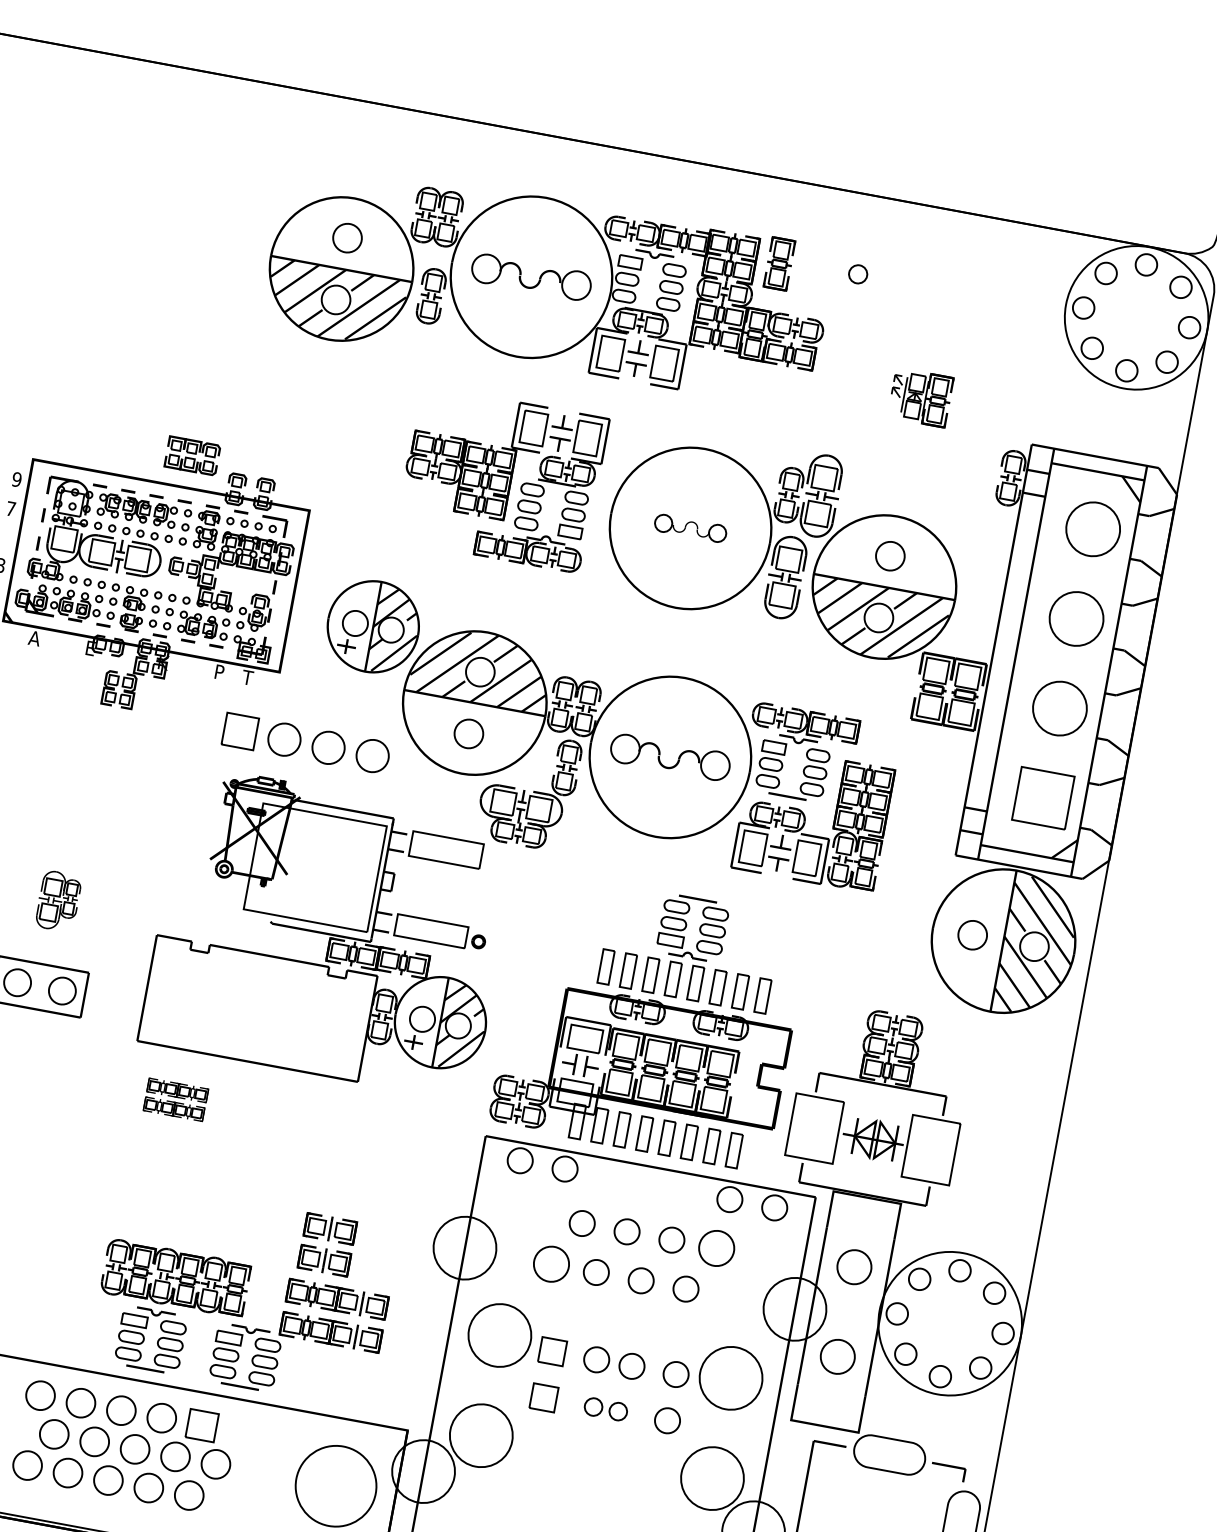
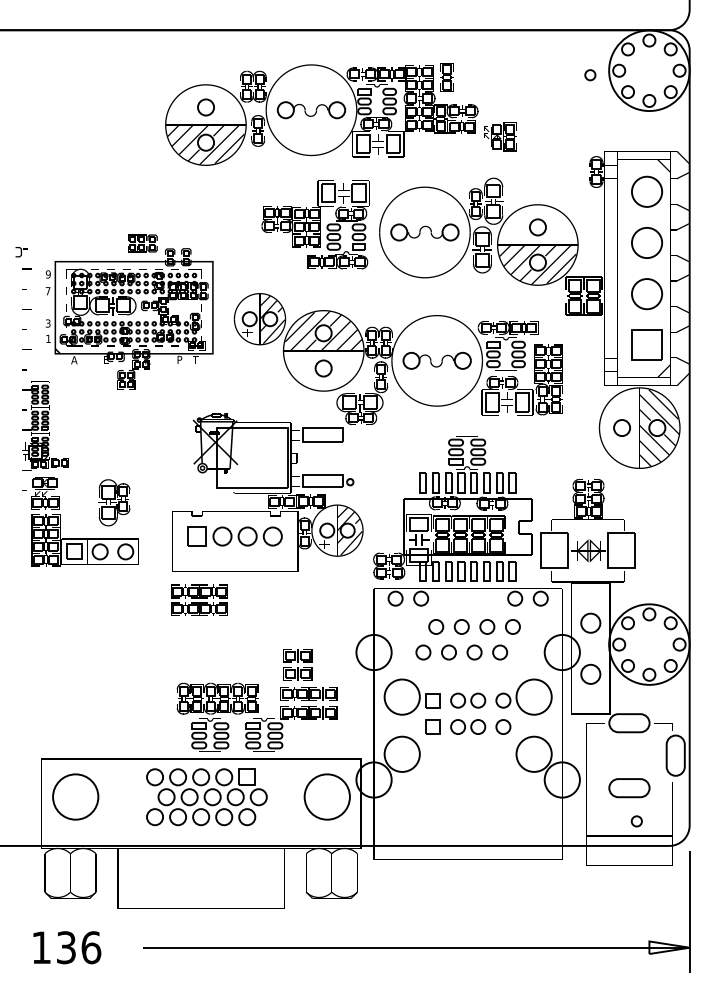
circle: (858, 274) -> (590, 75), moved
part: (920, 397) -> (500, 136), moved
part: (689, 528) -> (424, 232), size x1.67
part: (305, 743) -> (234, 536), moved
part: (58, 900) -> (114, 502), size x1.43
part: (176, 1098) -> (199, 599), size x1.67
circle: (716, 1247) -> (512, 626), size x0.71
circle: (551, 1264) -> (423, 652), size x0.71
part: (606, 1408) -> (468, 726), size x1.43

